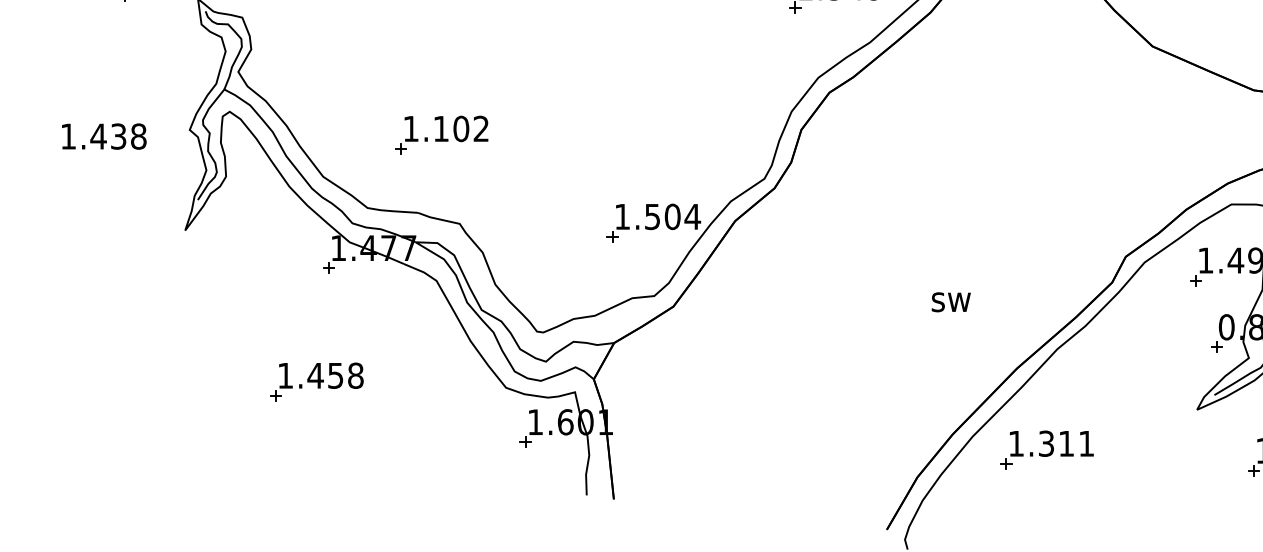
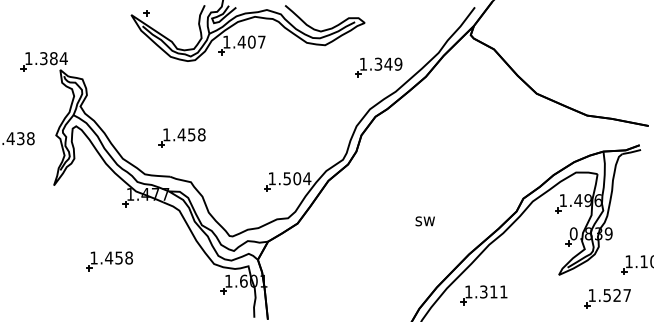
text: (460, 128) -> (191, 134), 1.102 -> 1.458
text: (949, 302) -> (424, 221), moved
part: (316, 382) -> (109, 261), moved

